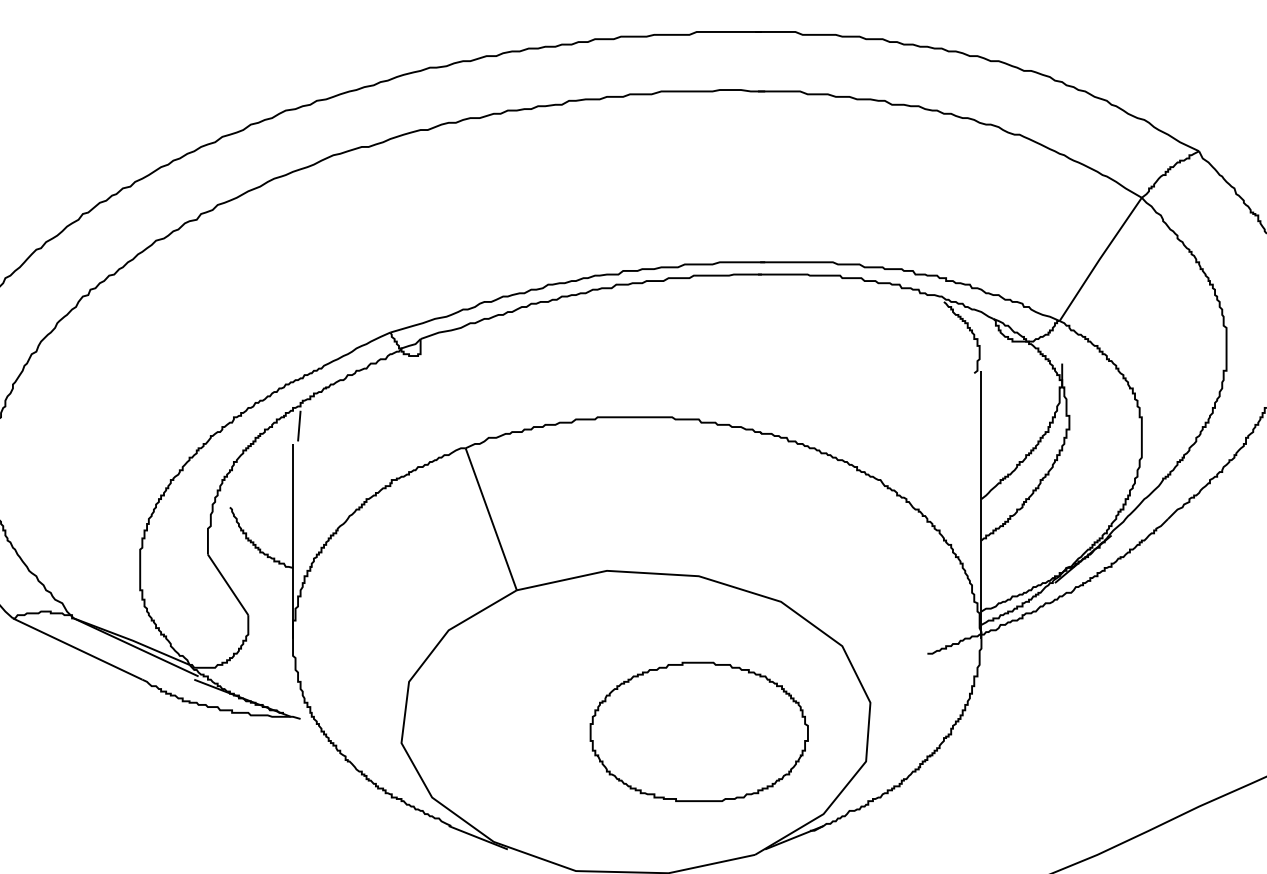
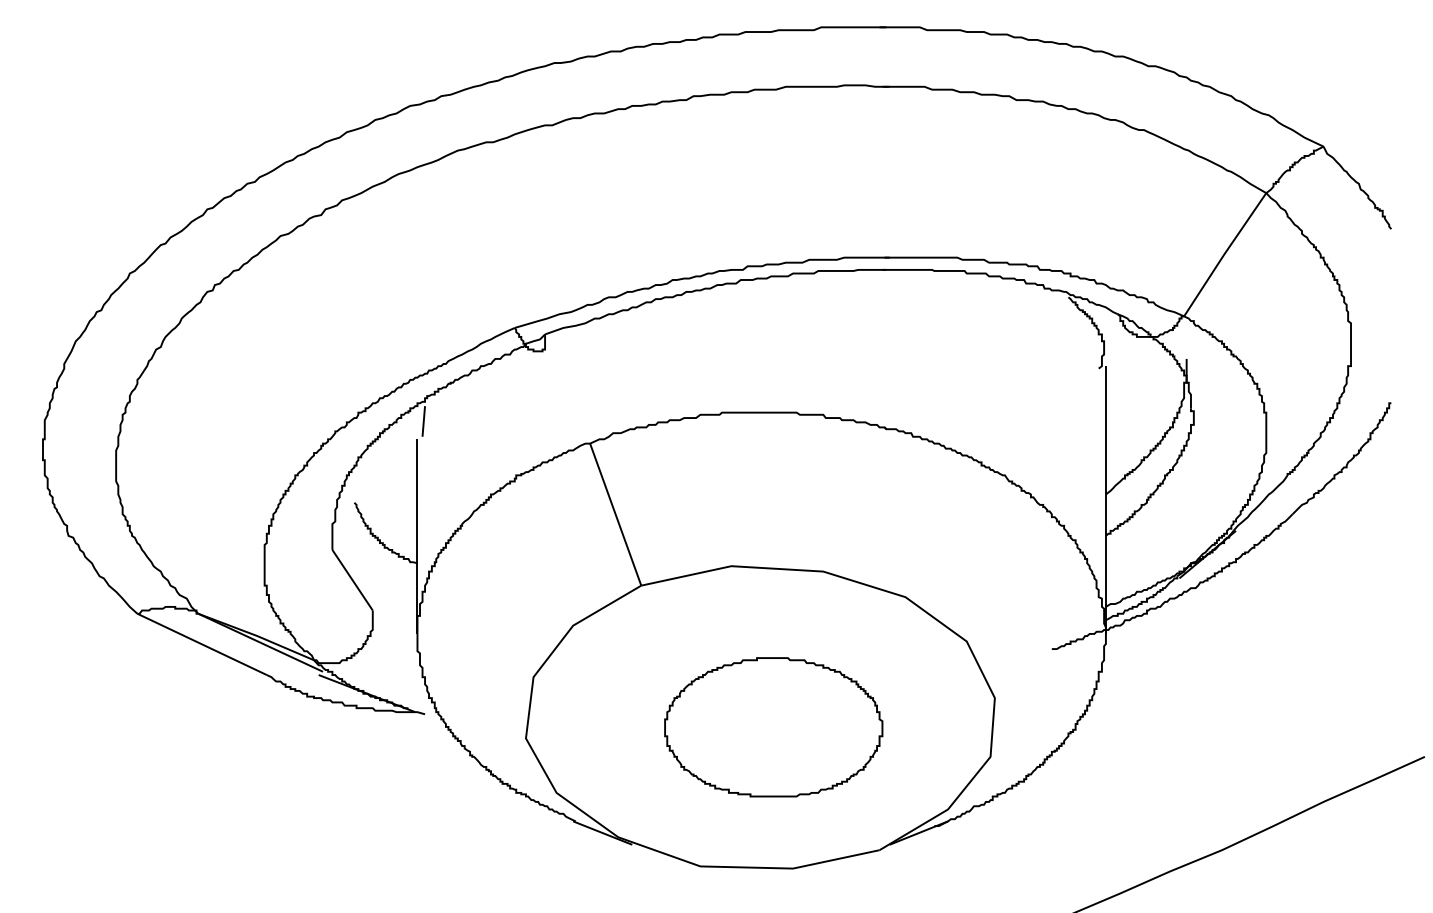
part: (699, 732) -> (773, 727), moved

